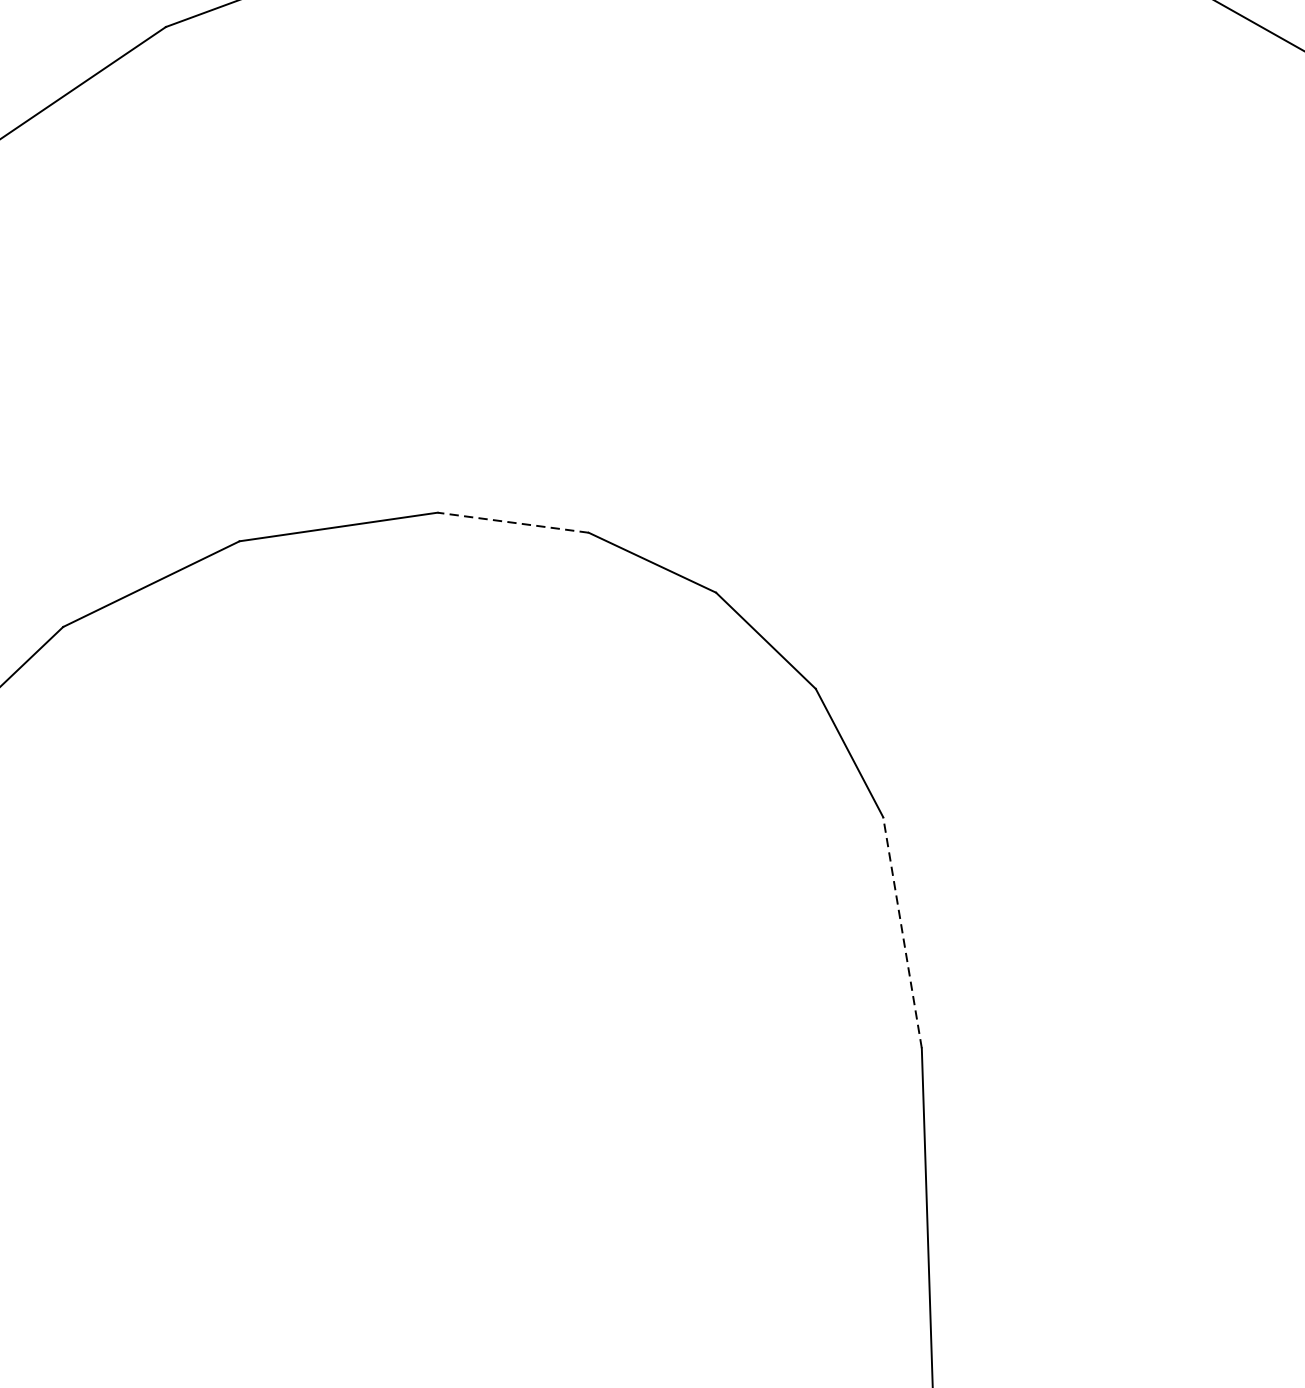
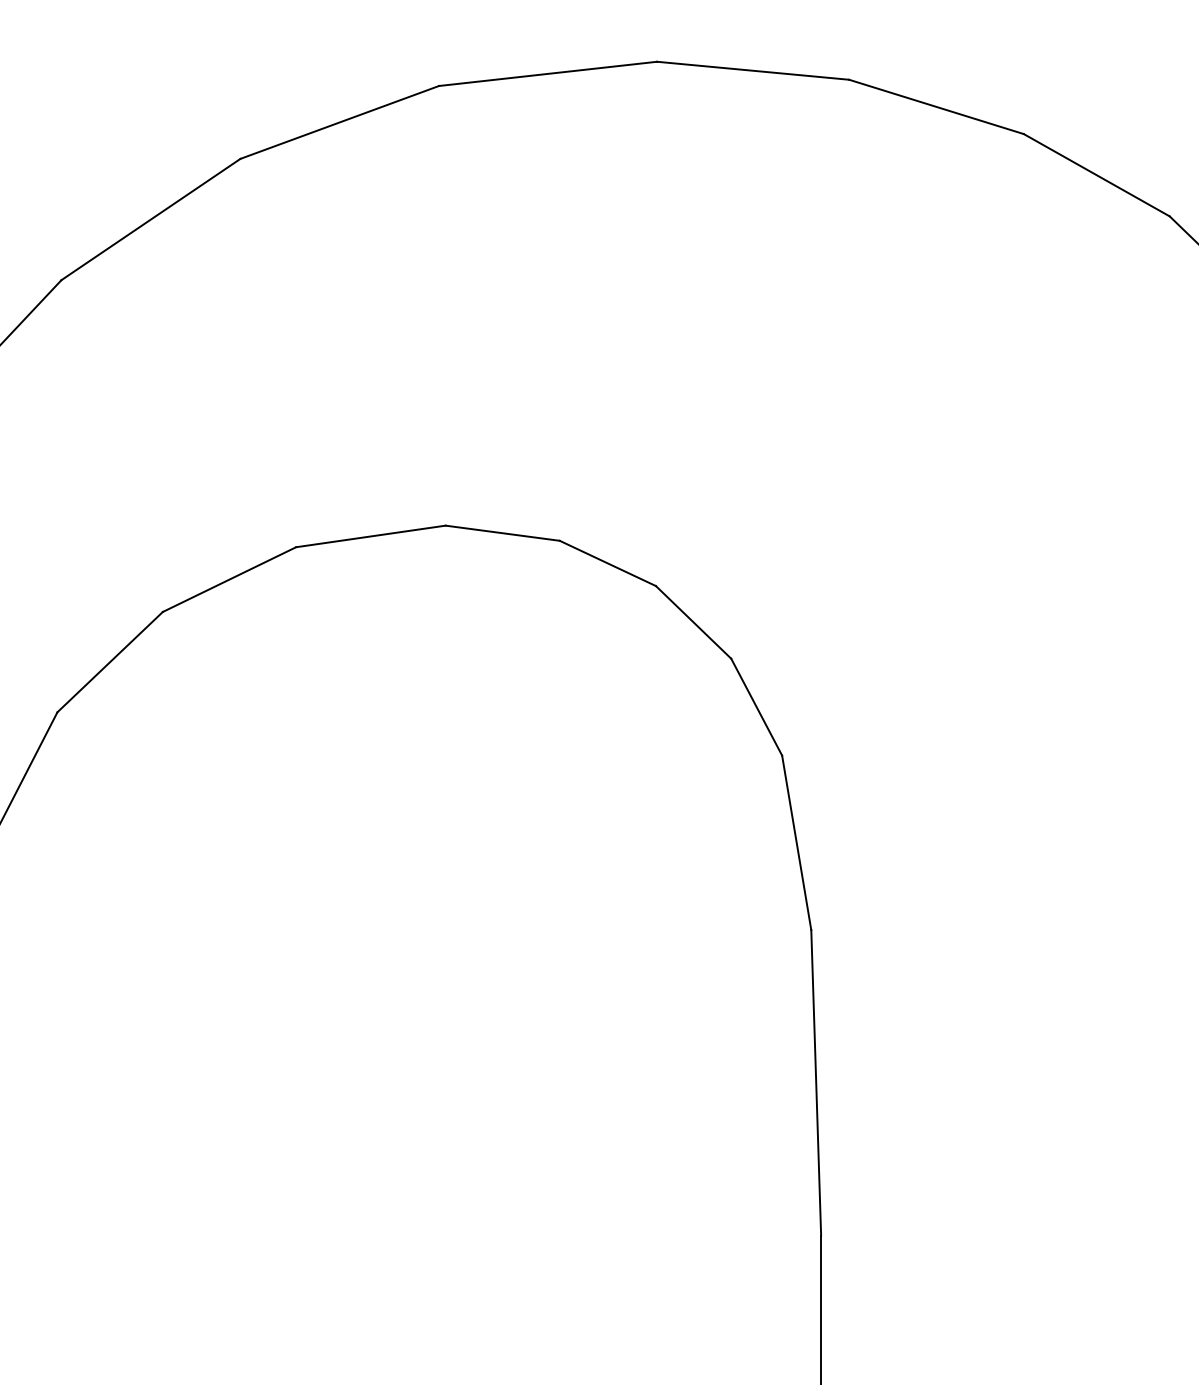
line: (512, 523) -> (502, 533), dashed -> solid
line: (902, 932) -> (796, 842), dashed -> solid

